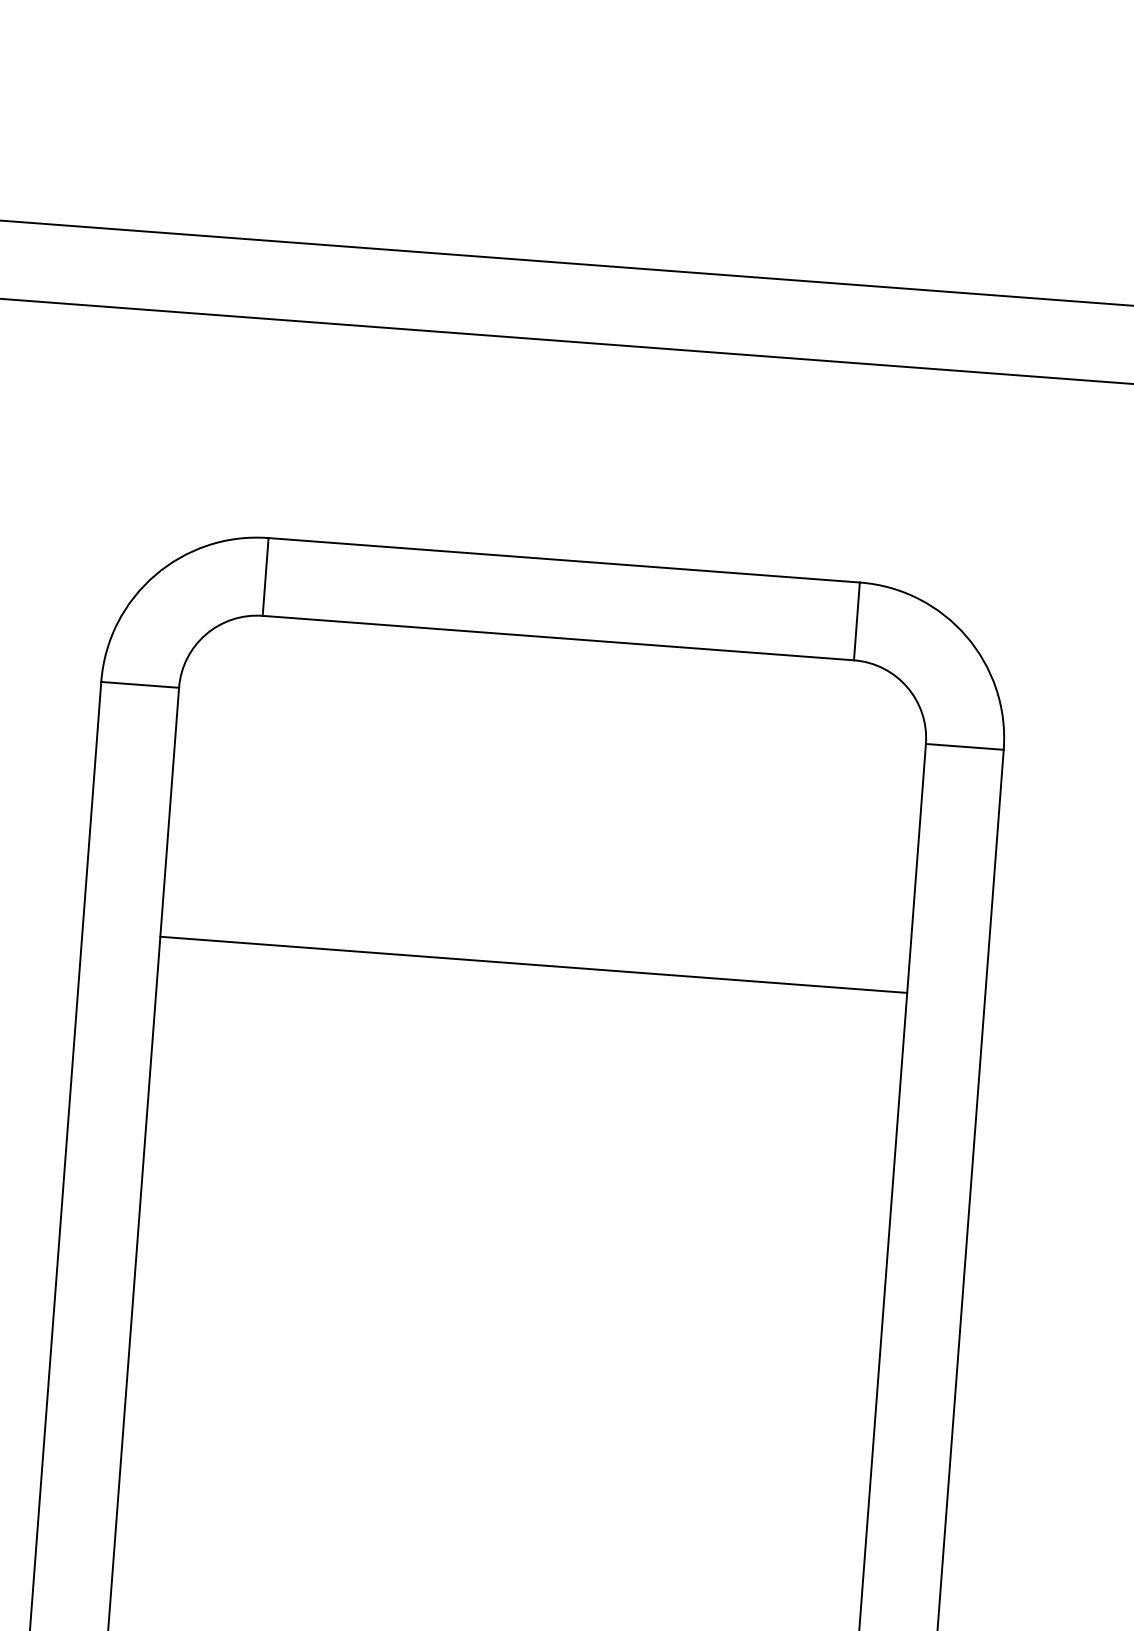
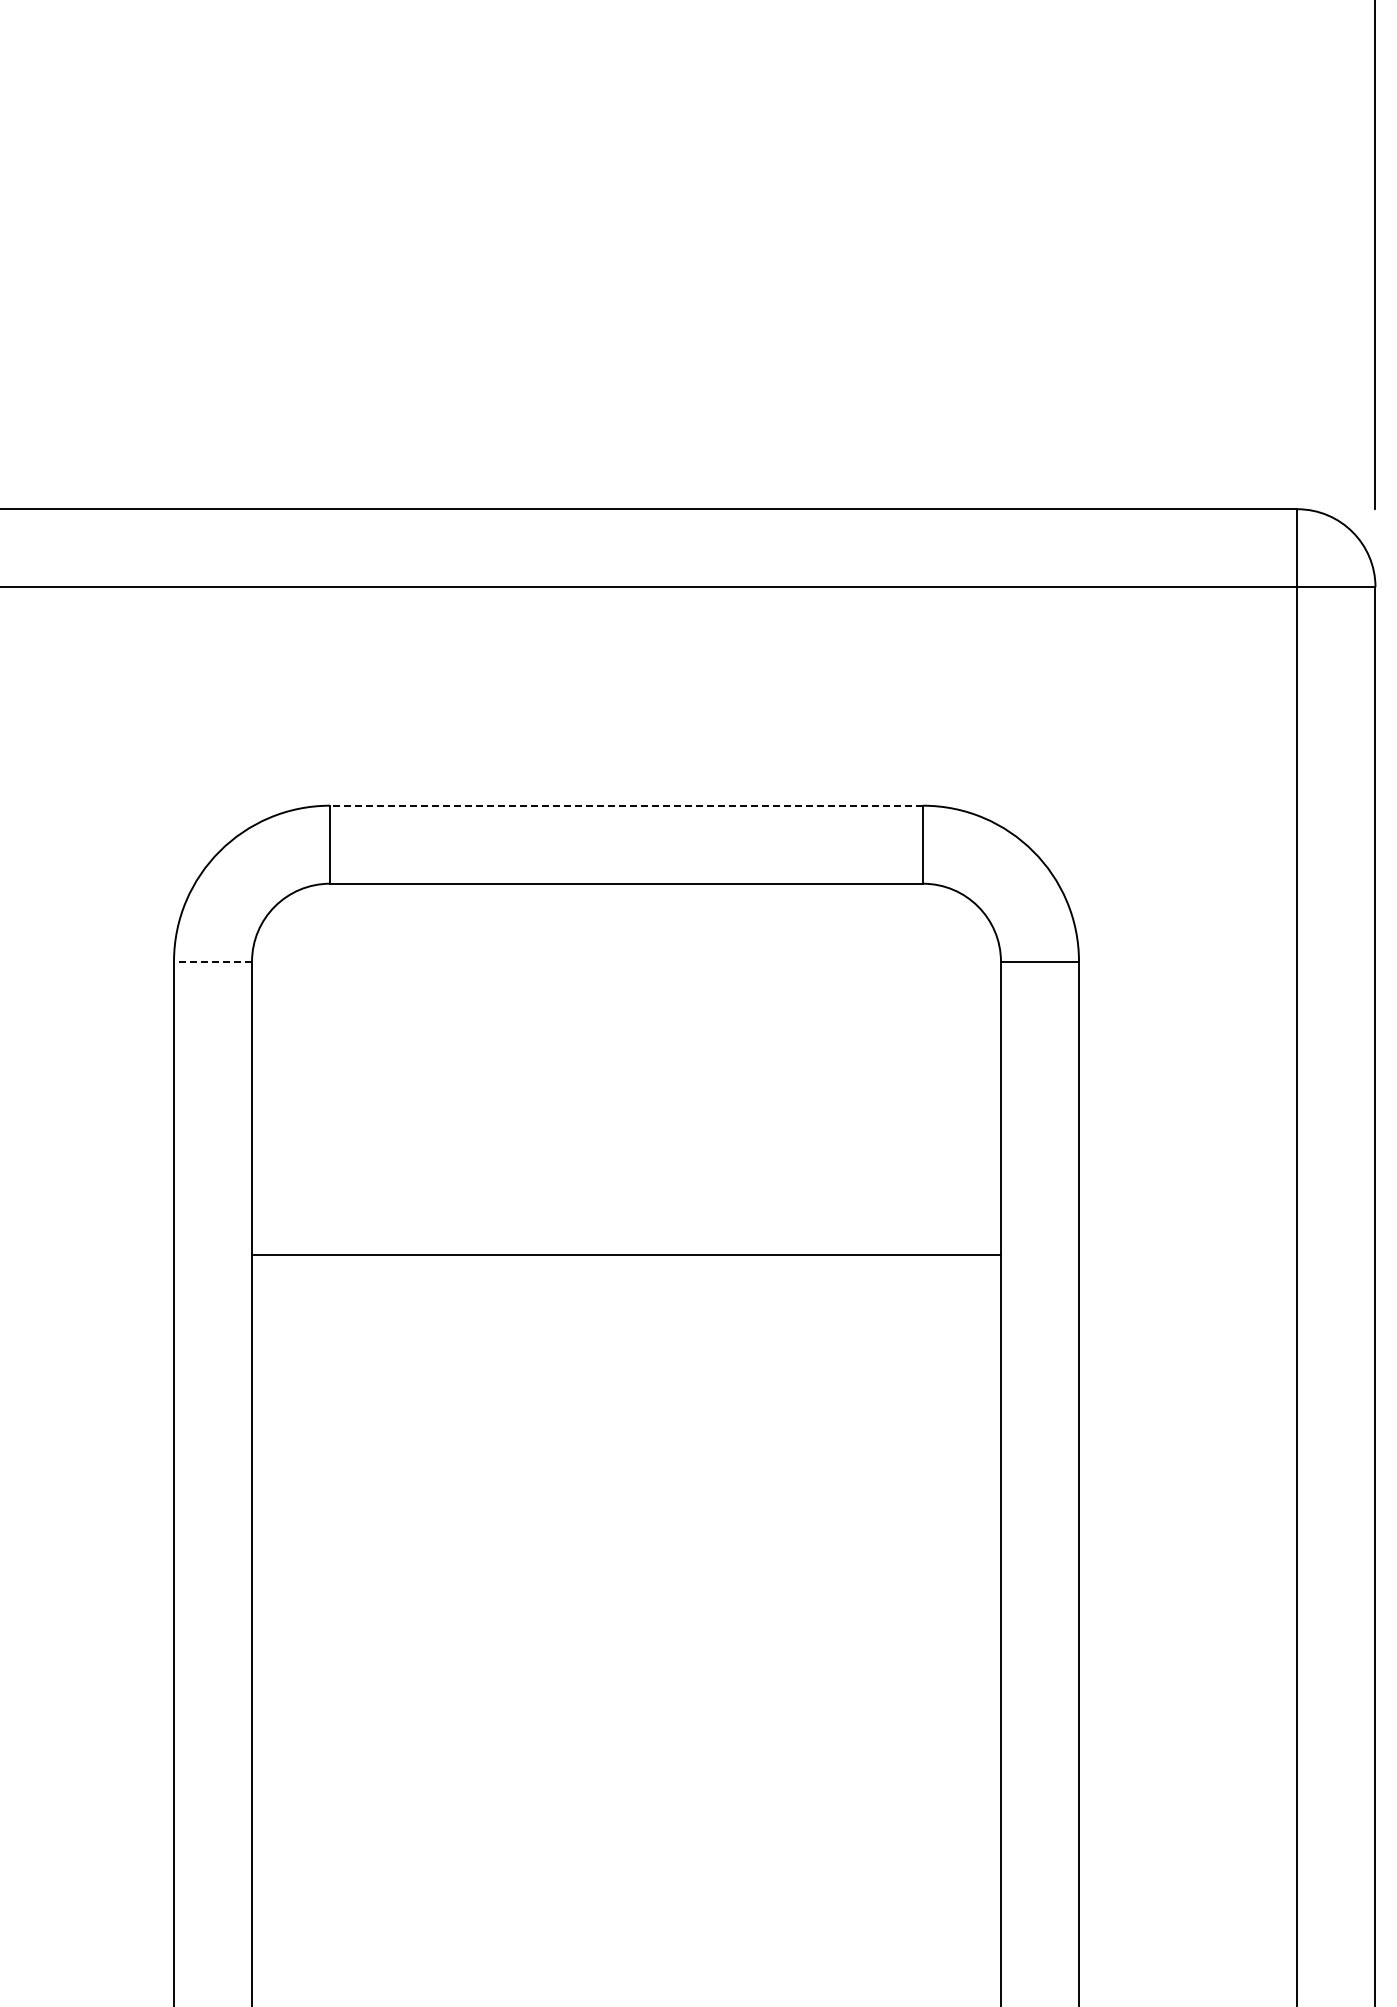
line: (564, 560) -> (626, 805), solid -> dashed
line: (139, 684) -> (212, 961), solid -> dashed
line: (533, 964) -> (626, 1255), moved

